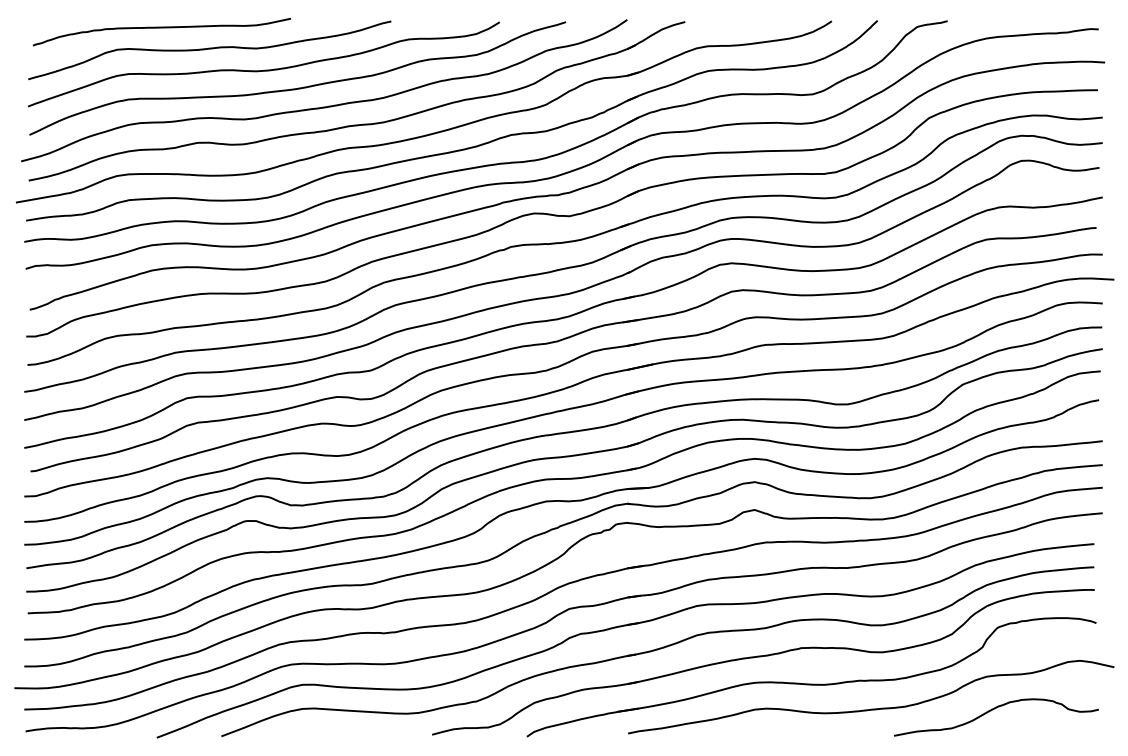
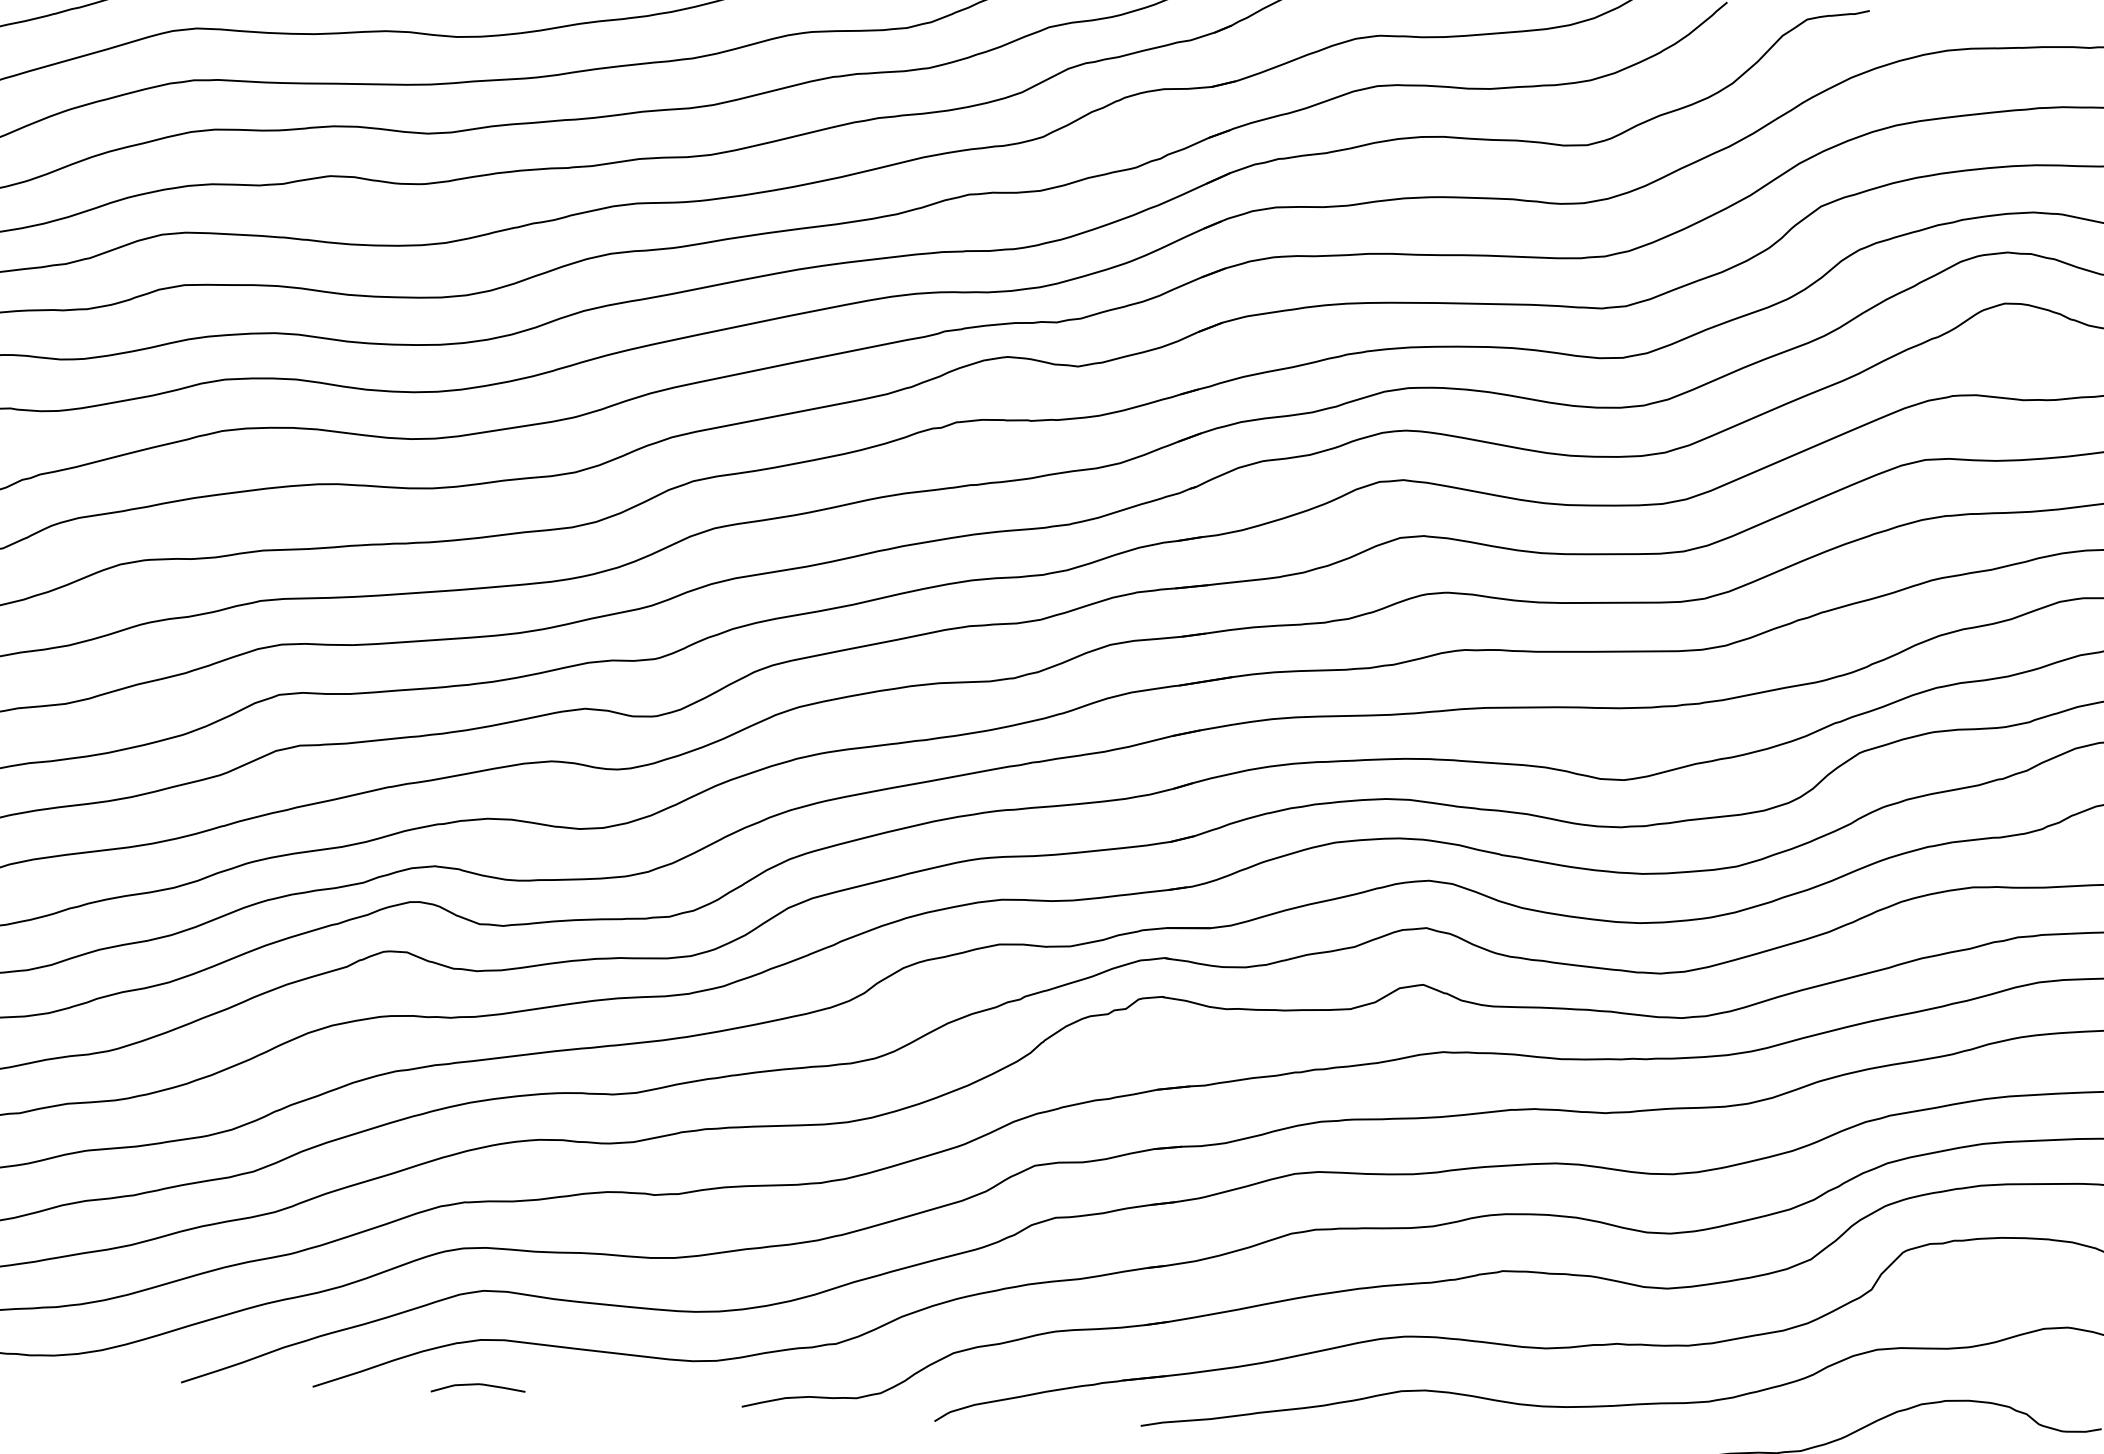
curve: (302, 731) -> (478, 1385), added

